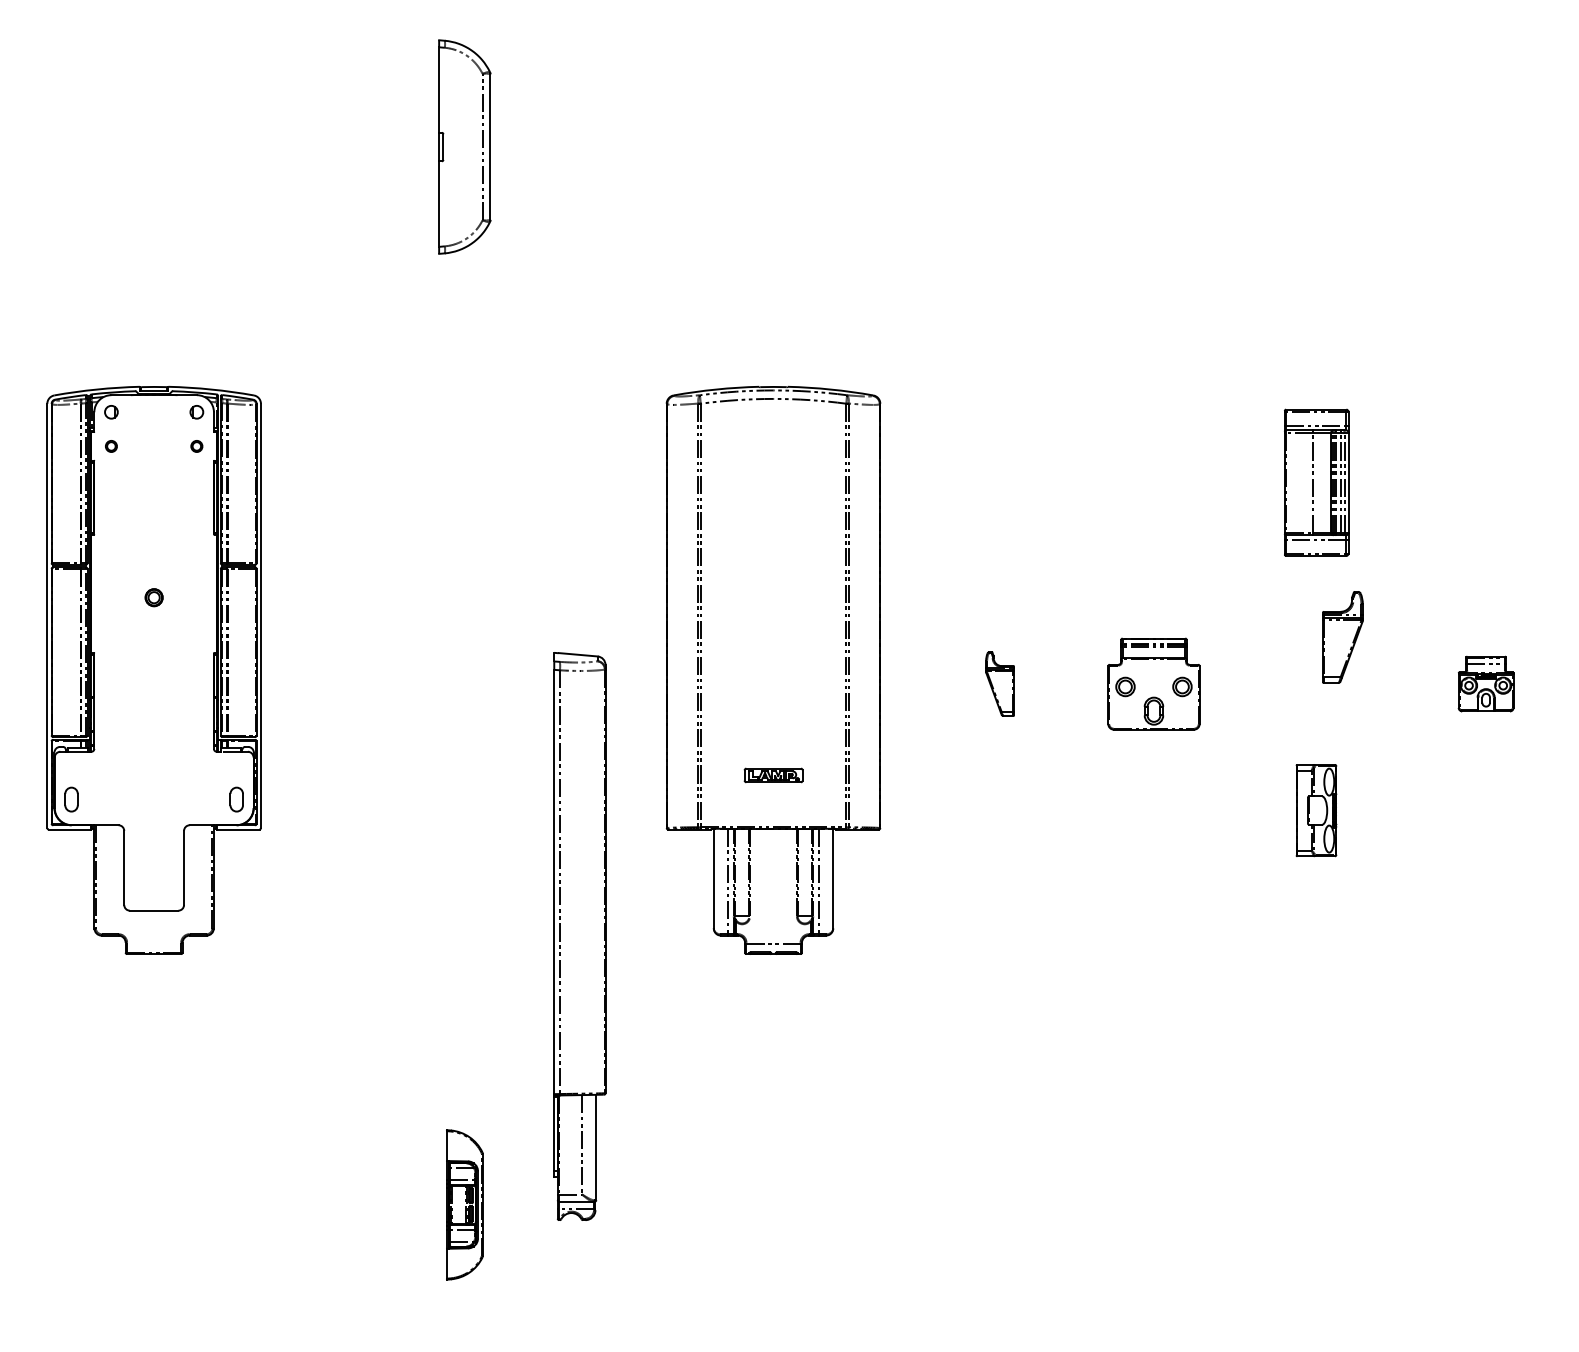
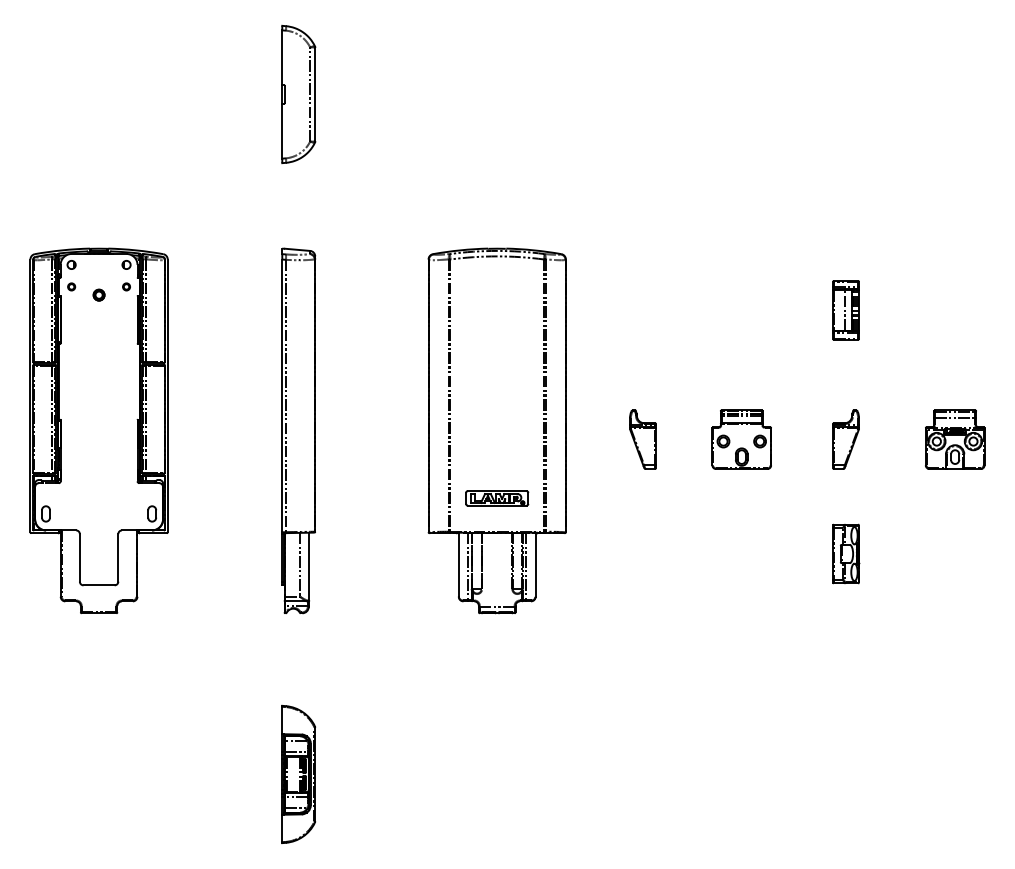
part: (1315, 483) -> (845, 310), size x0.62
part: (153, 596) -> (98, 294), moved
part: (1341, 637) -> (845, 439), moved
part: (999, 683) -> (642, 439), size x1.43
part: (1486, 683) -> (955, 439), size x1.67
part: (773, 775) -> (497, 498), size x1.67
part: (1316, 809) -> (846, 553), moved
part: (579, 935) -> (298, 430), moved
part: (464, 1204) -> (298, 774), size x1.43

